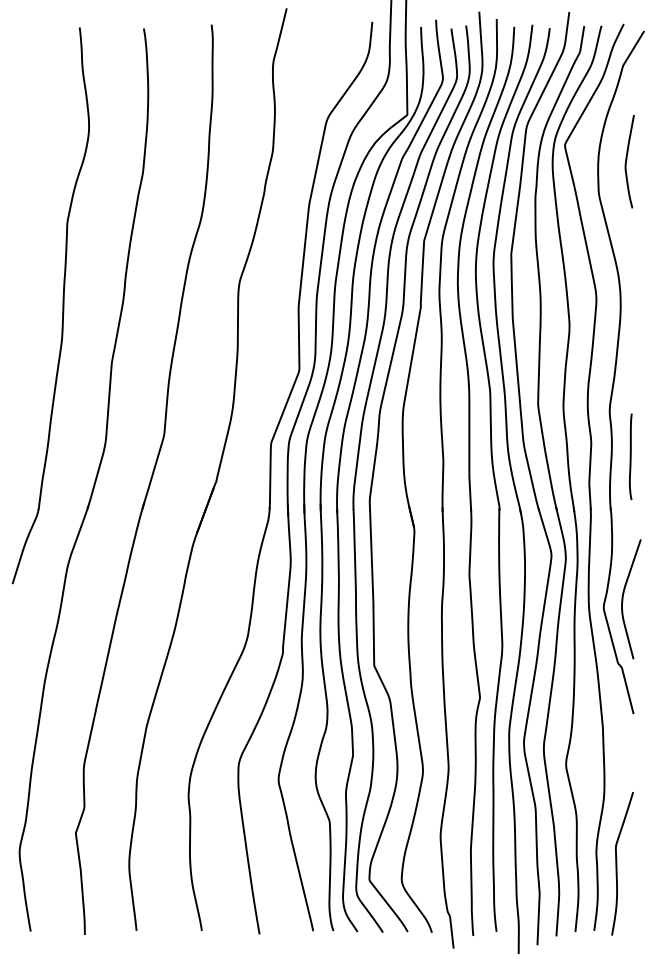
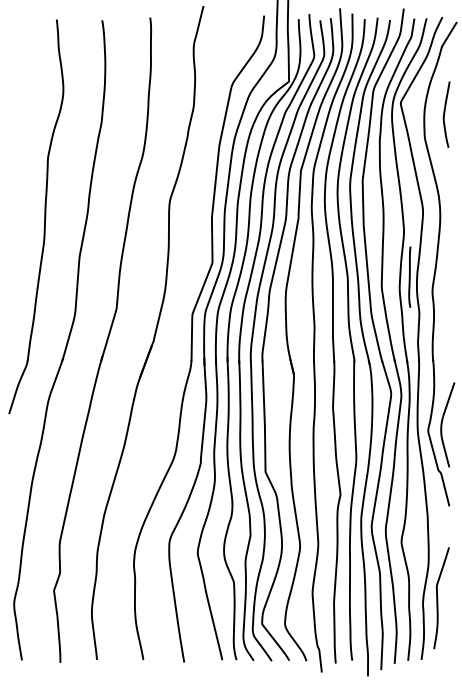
curve: (630, 456) -> (409, 276), moved
curve: (617, 863) -> (437, 598), moved

